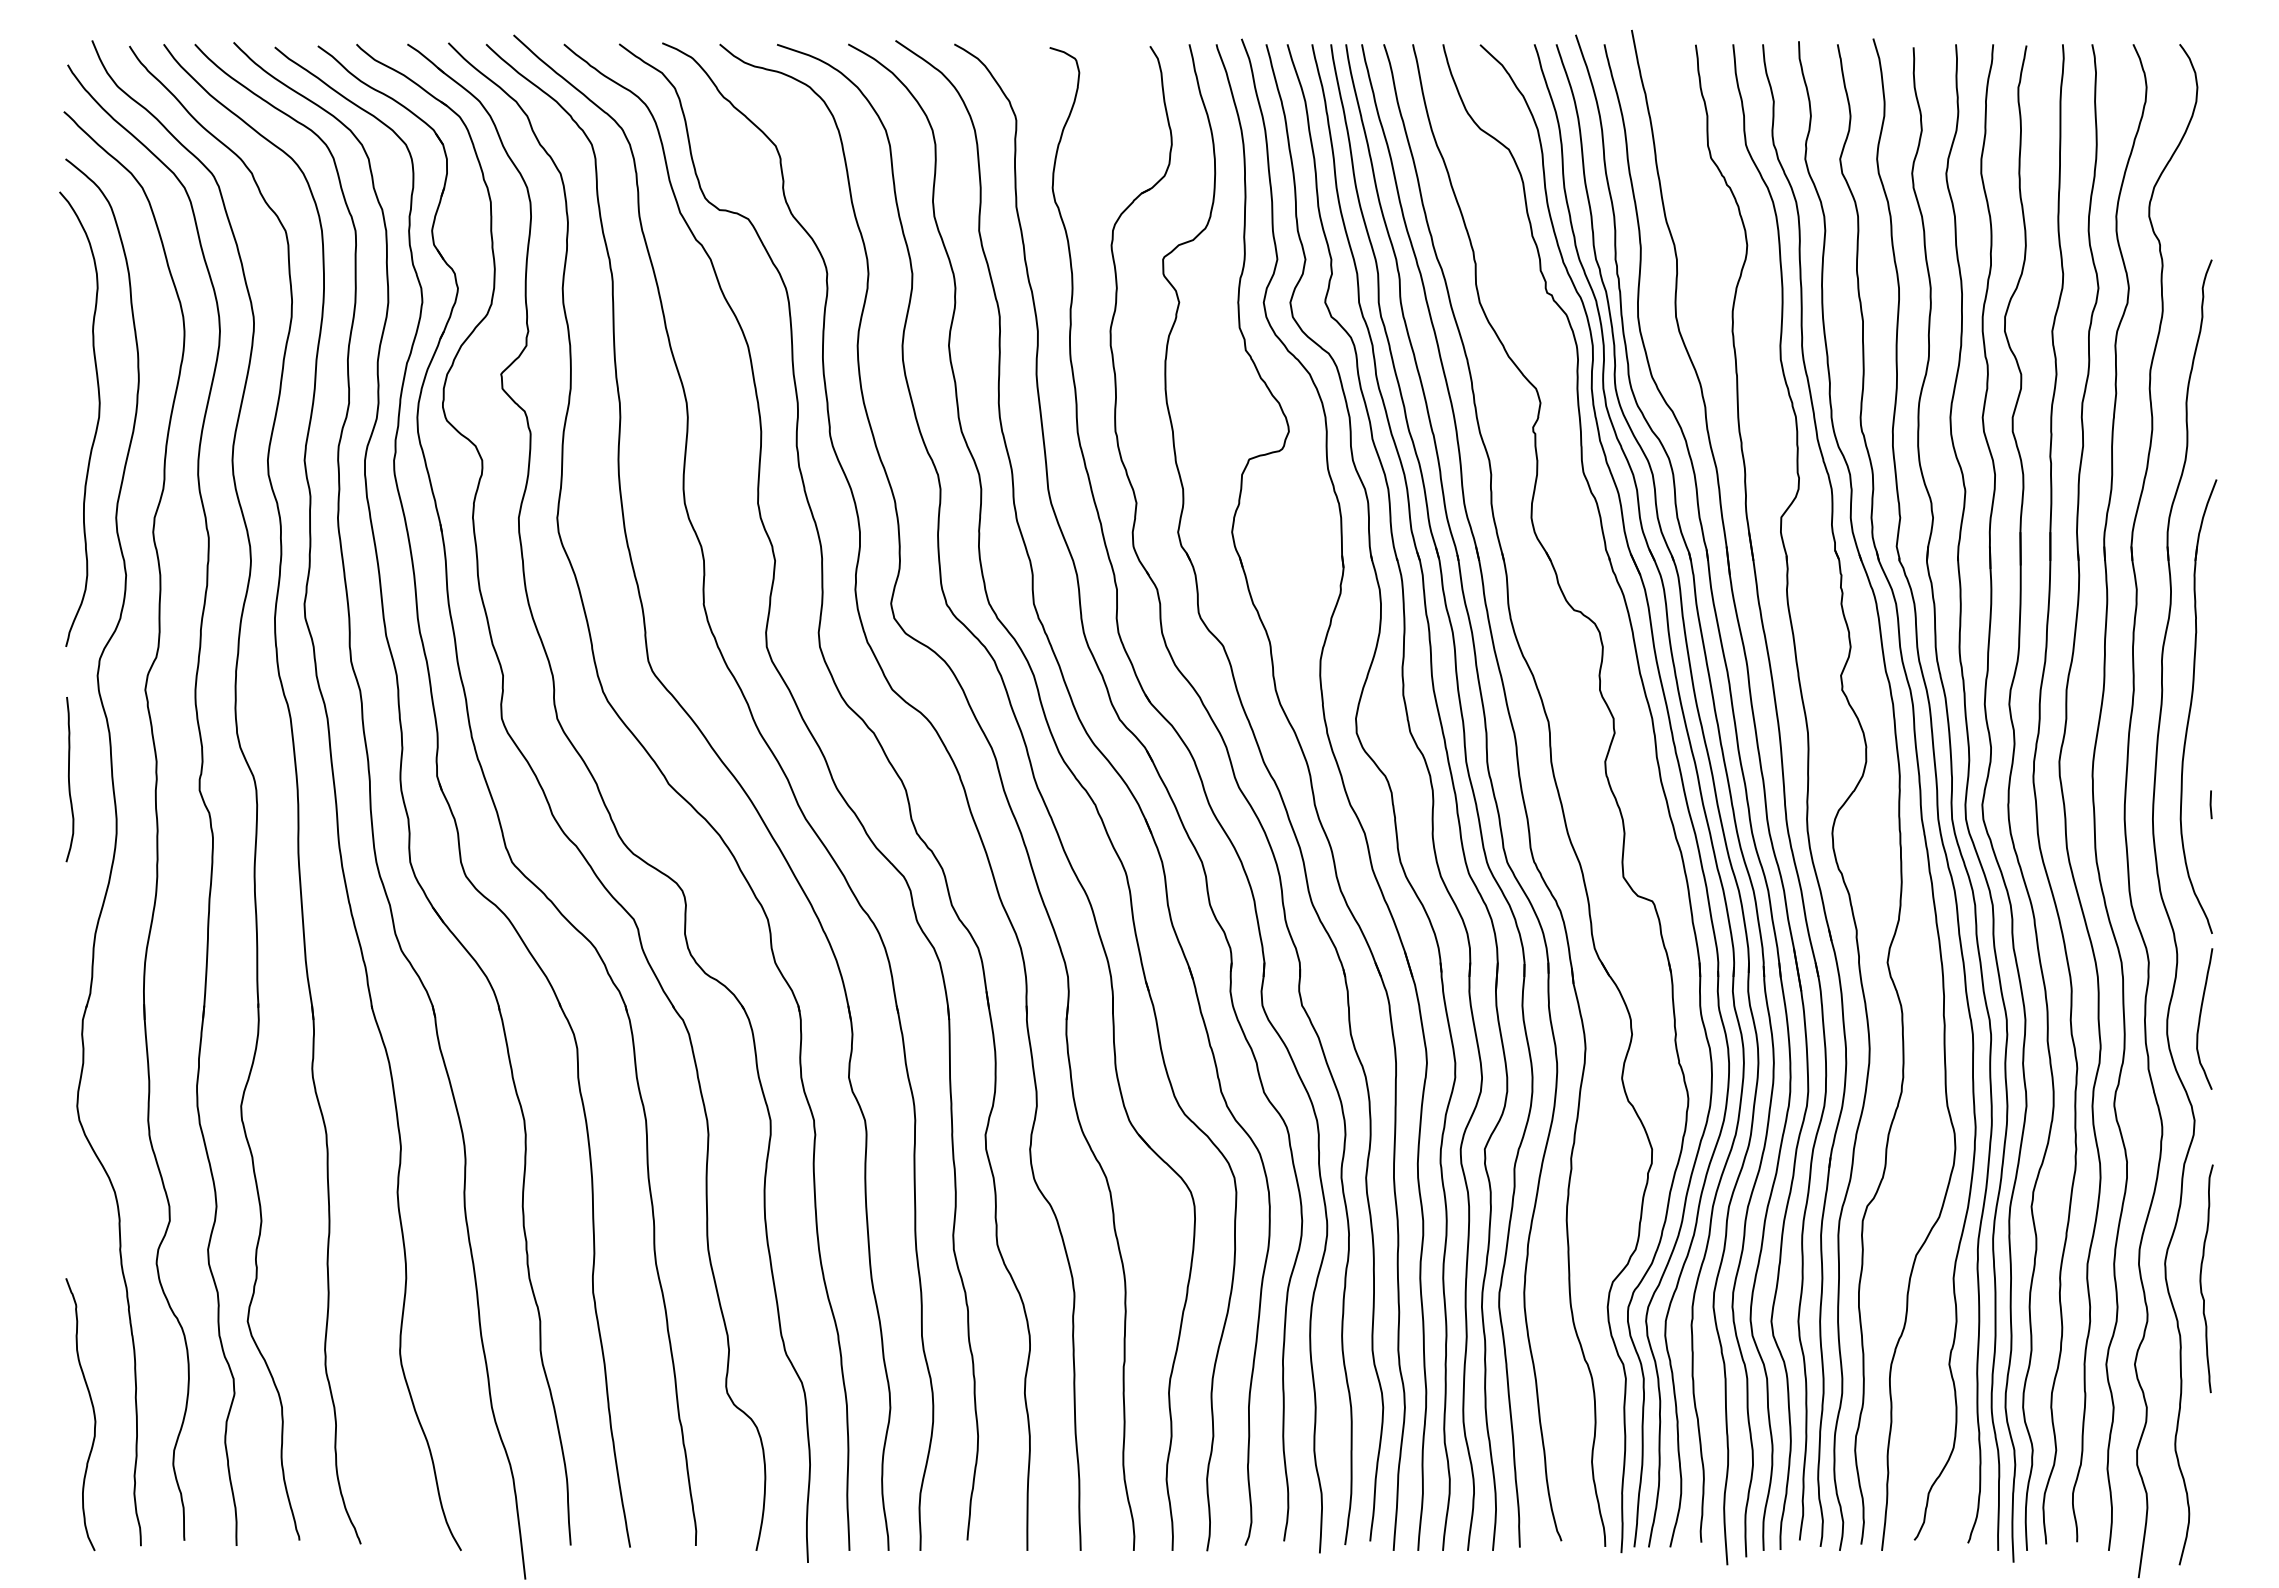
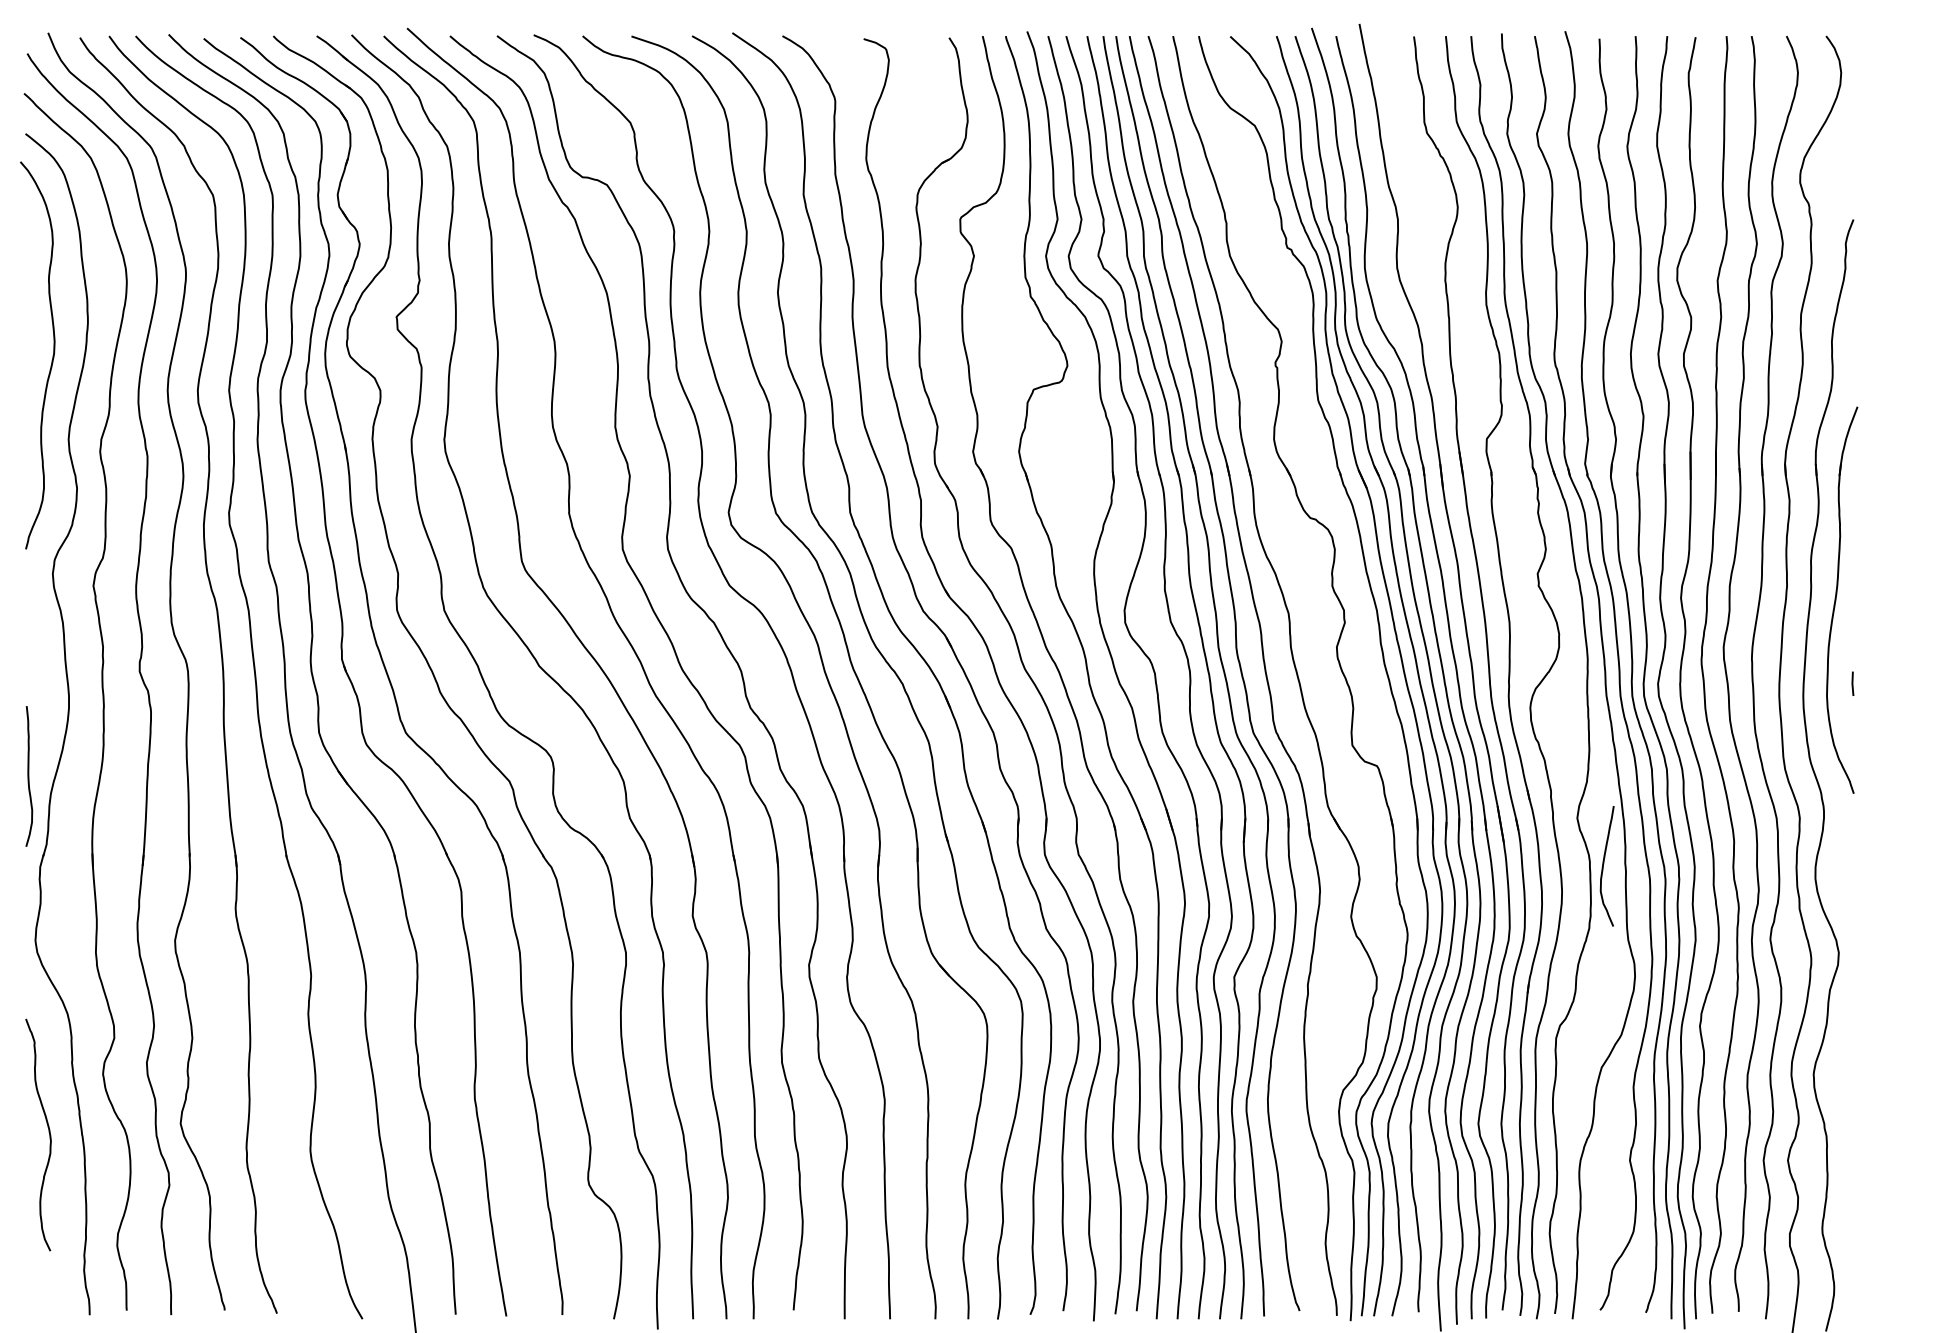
curve: (69, 779) -> (28, 776), moved
curve: (2200, 1018) -> (1603, 865), moved
curve: (2201, 1278) -> (1844, 1087), removed
curve: (92, 1410) -> (48, 1131), moved

